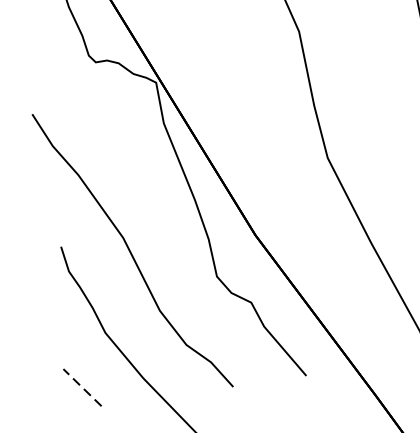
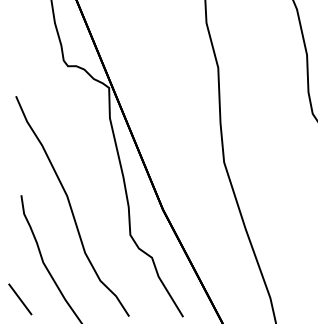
line: (82, 387) -> (20, 299), dashed -> solid

